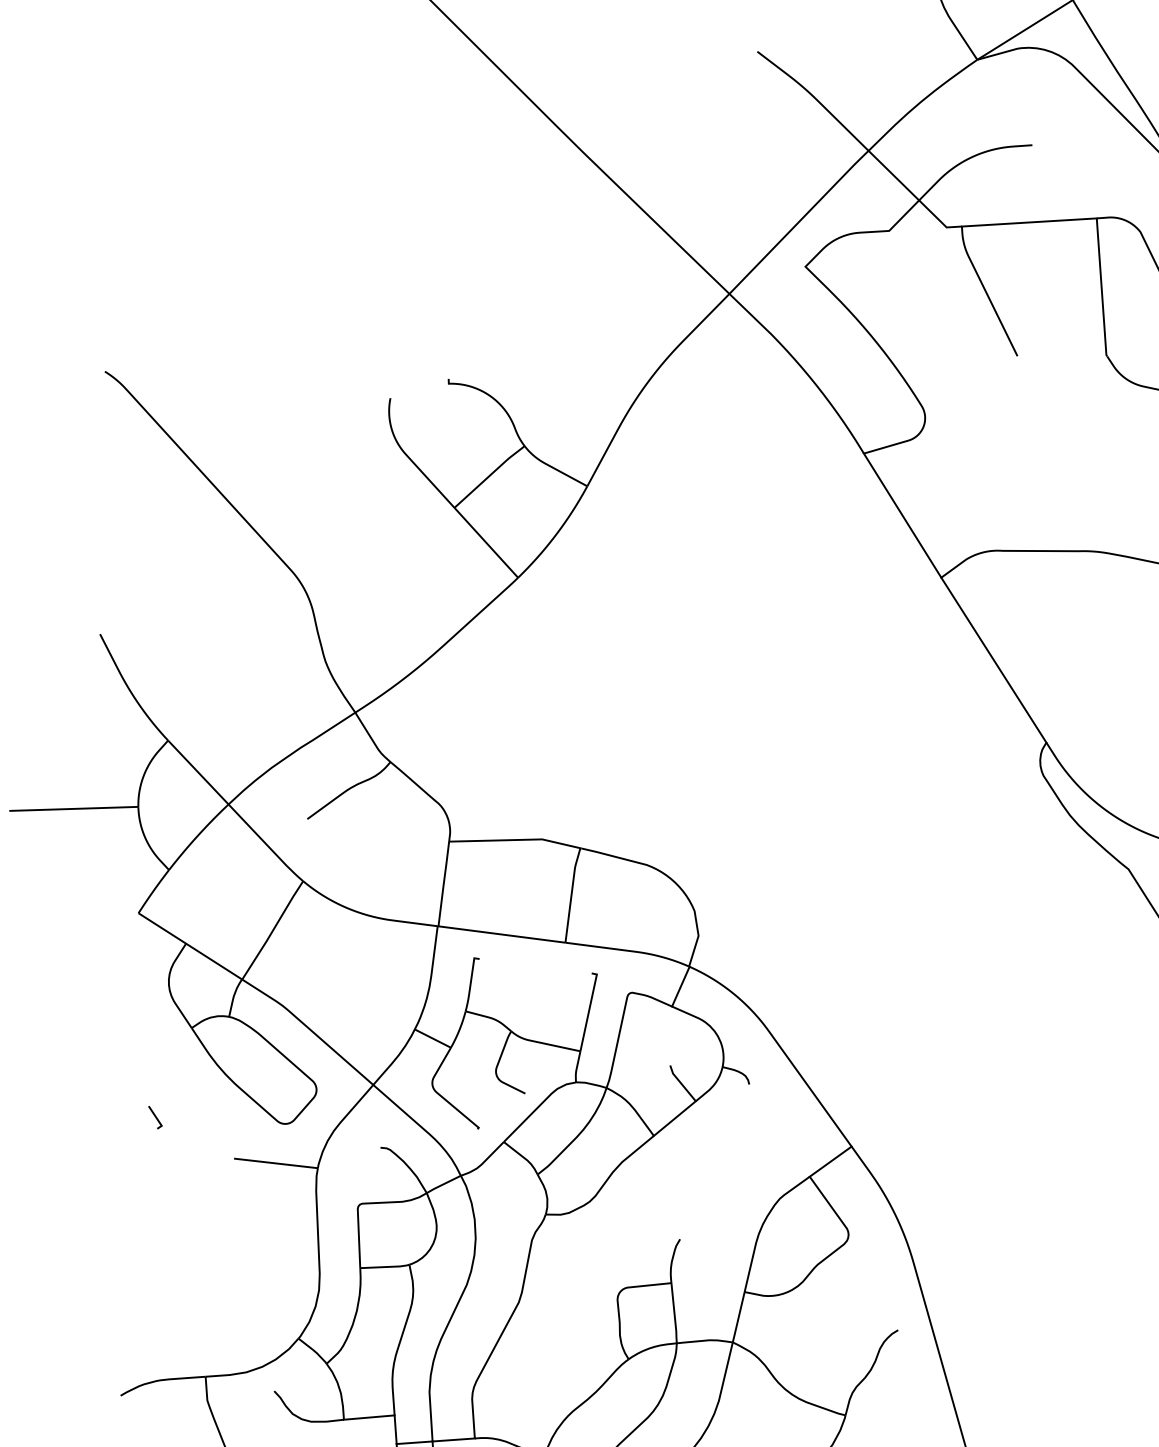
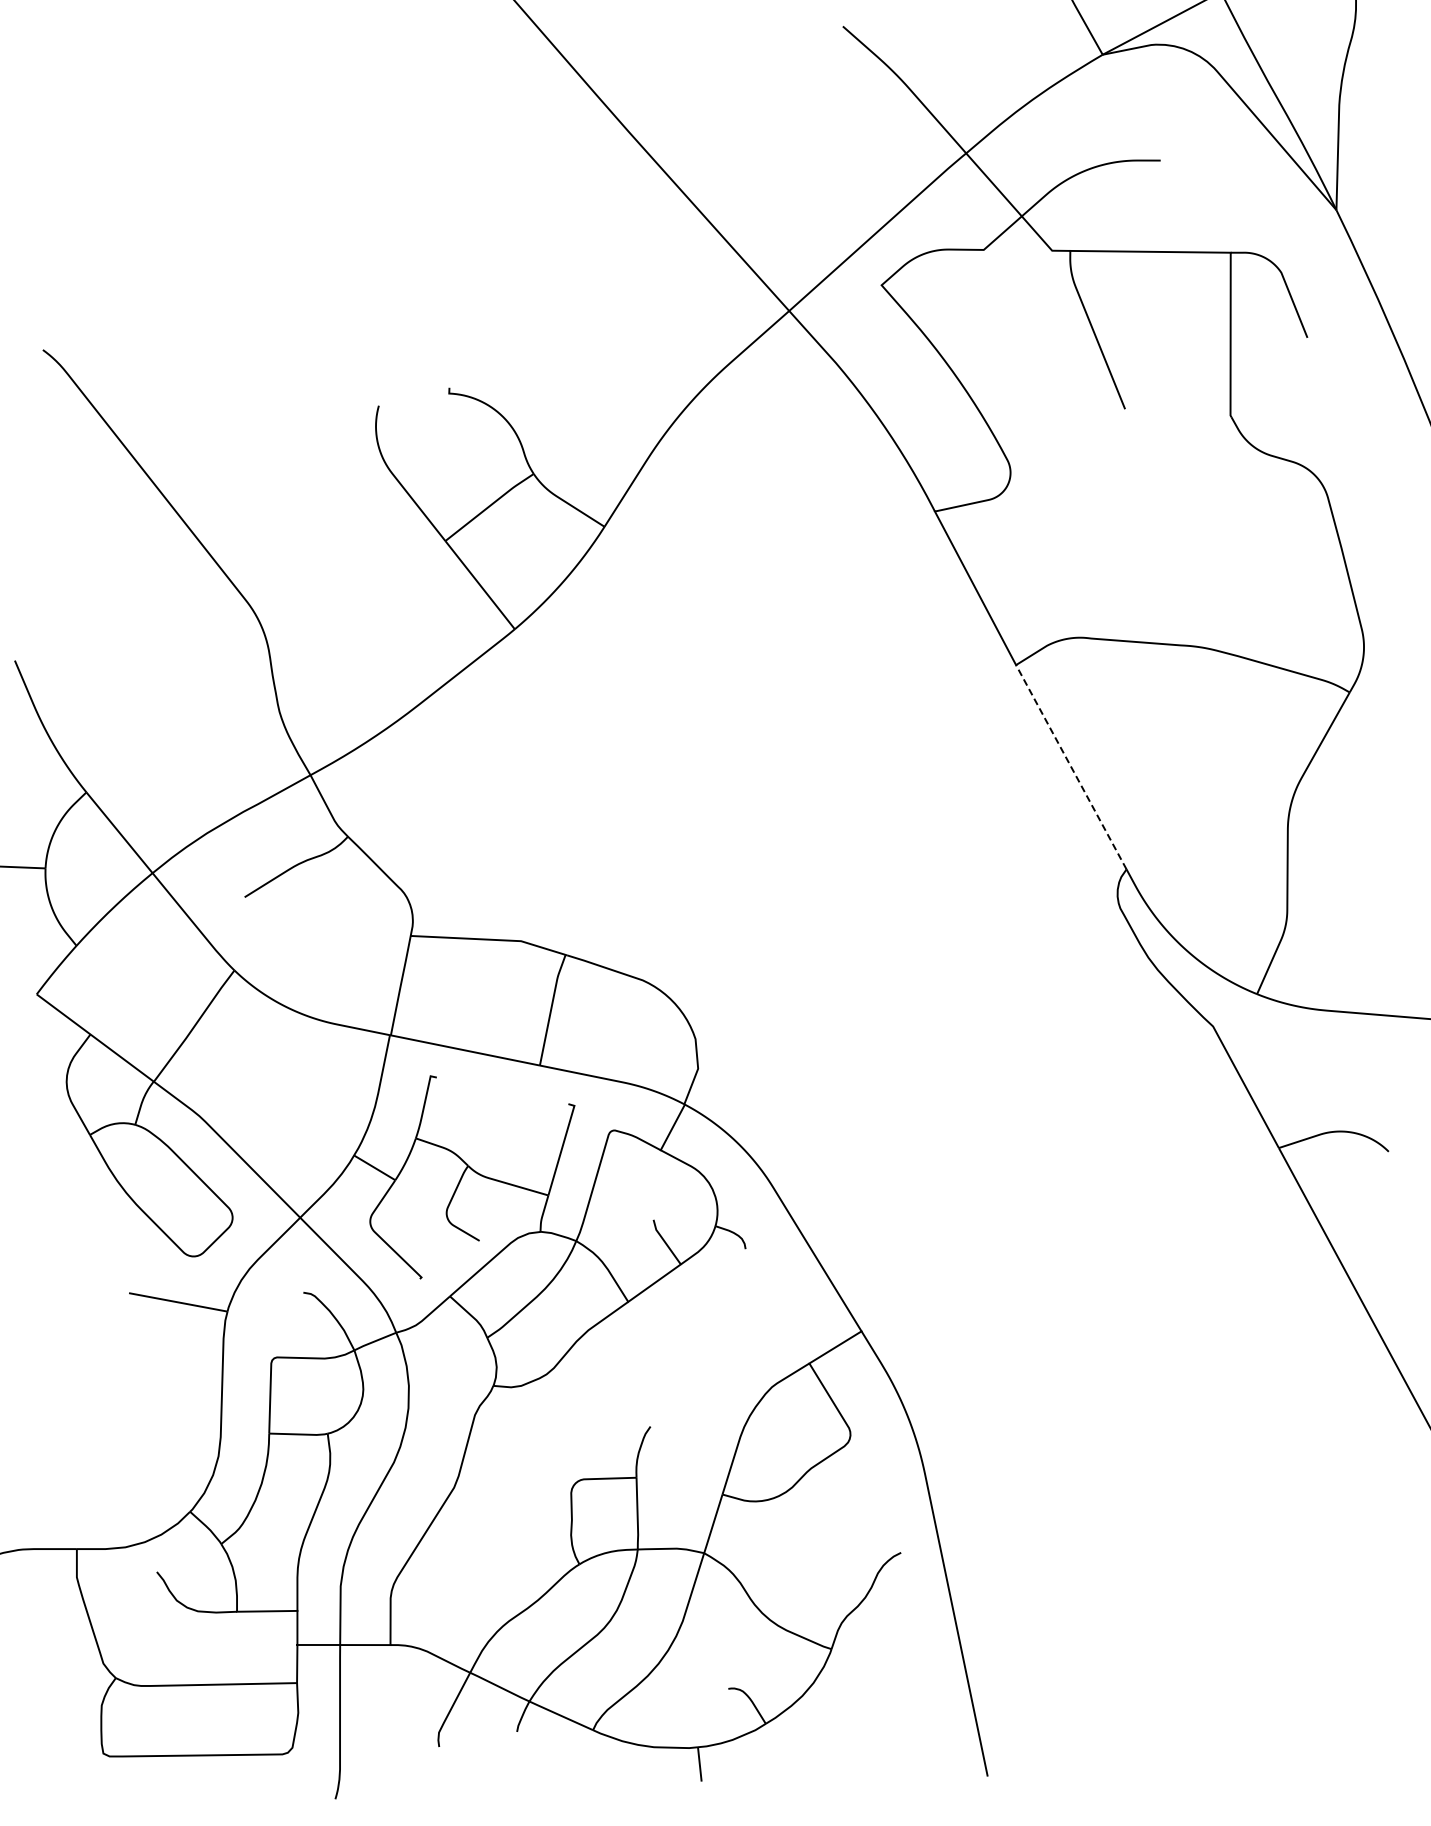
line: (993, 659) -> (1071, 766), solid -> dashed
line: (155, 1117) -> (39, 1237), removed

